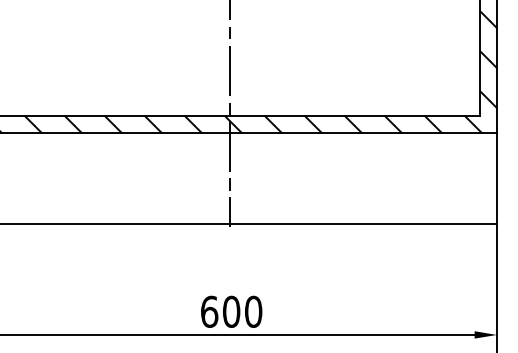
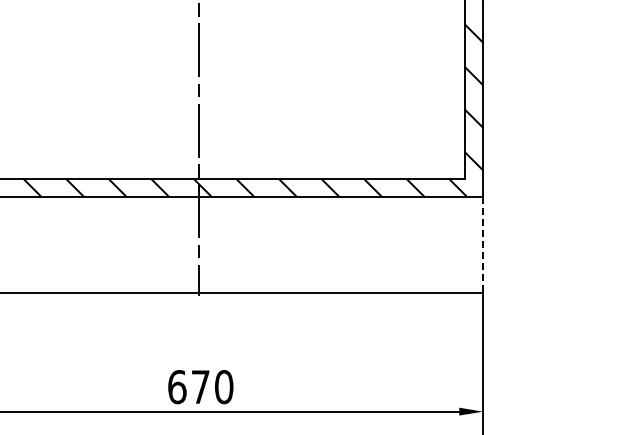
line: (496, 178) -> (482, 245), solid -> dashed
text: (231, 312) -> (200, 387), 600 -> 670

